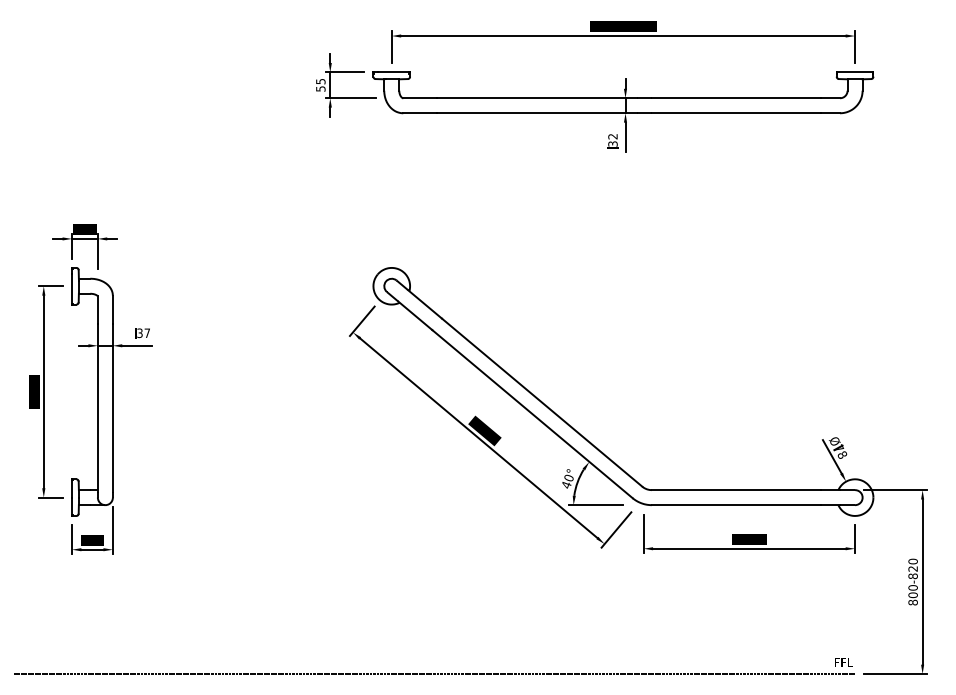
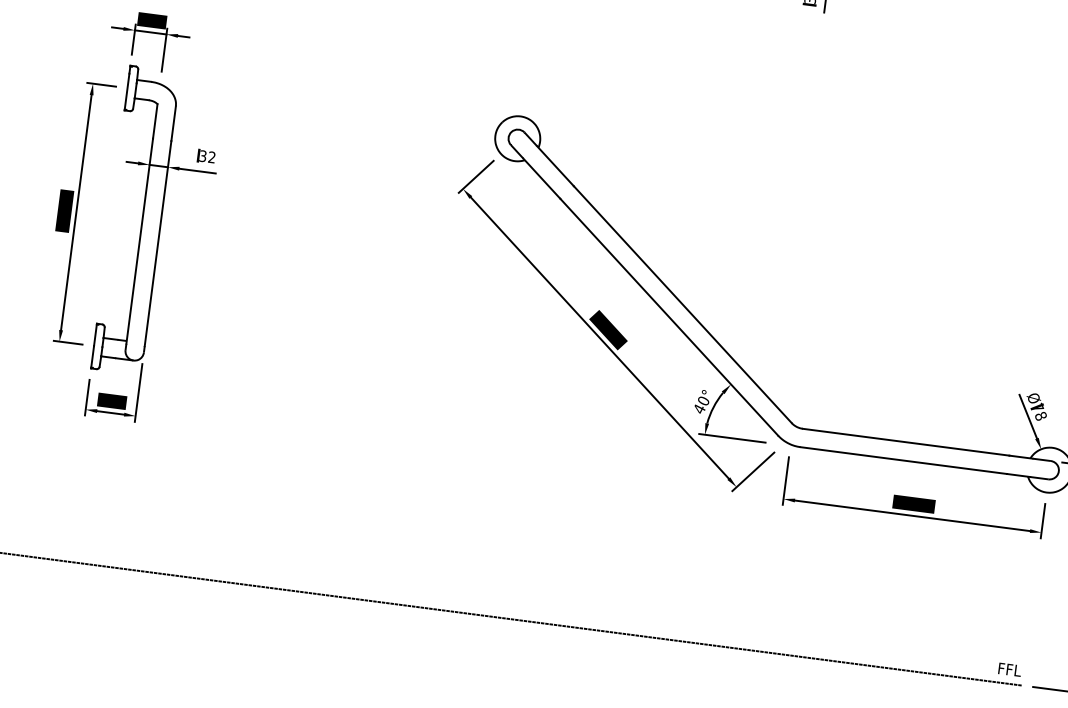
text: (146, 332) -> (211, 156), 37 -> 32

